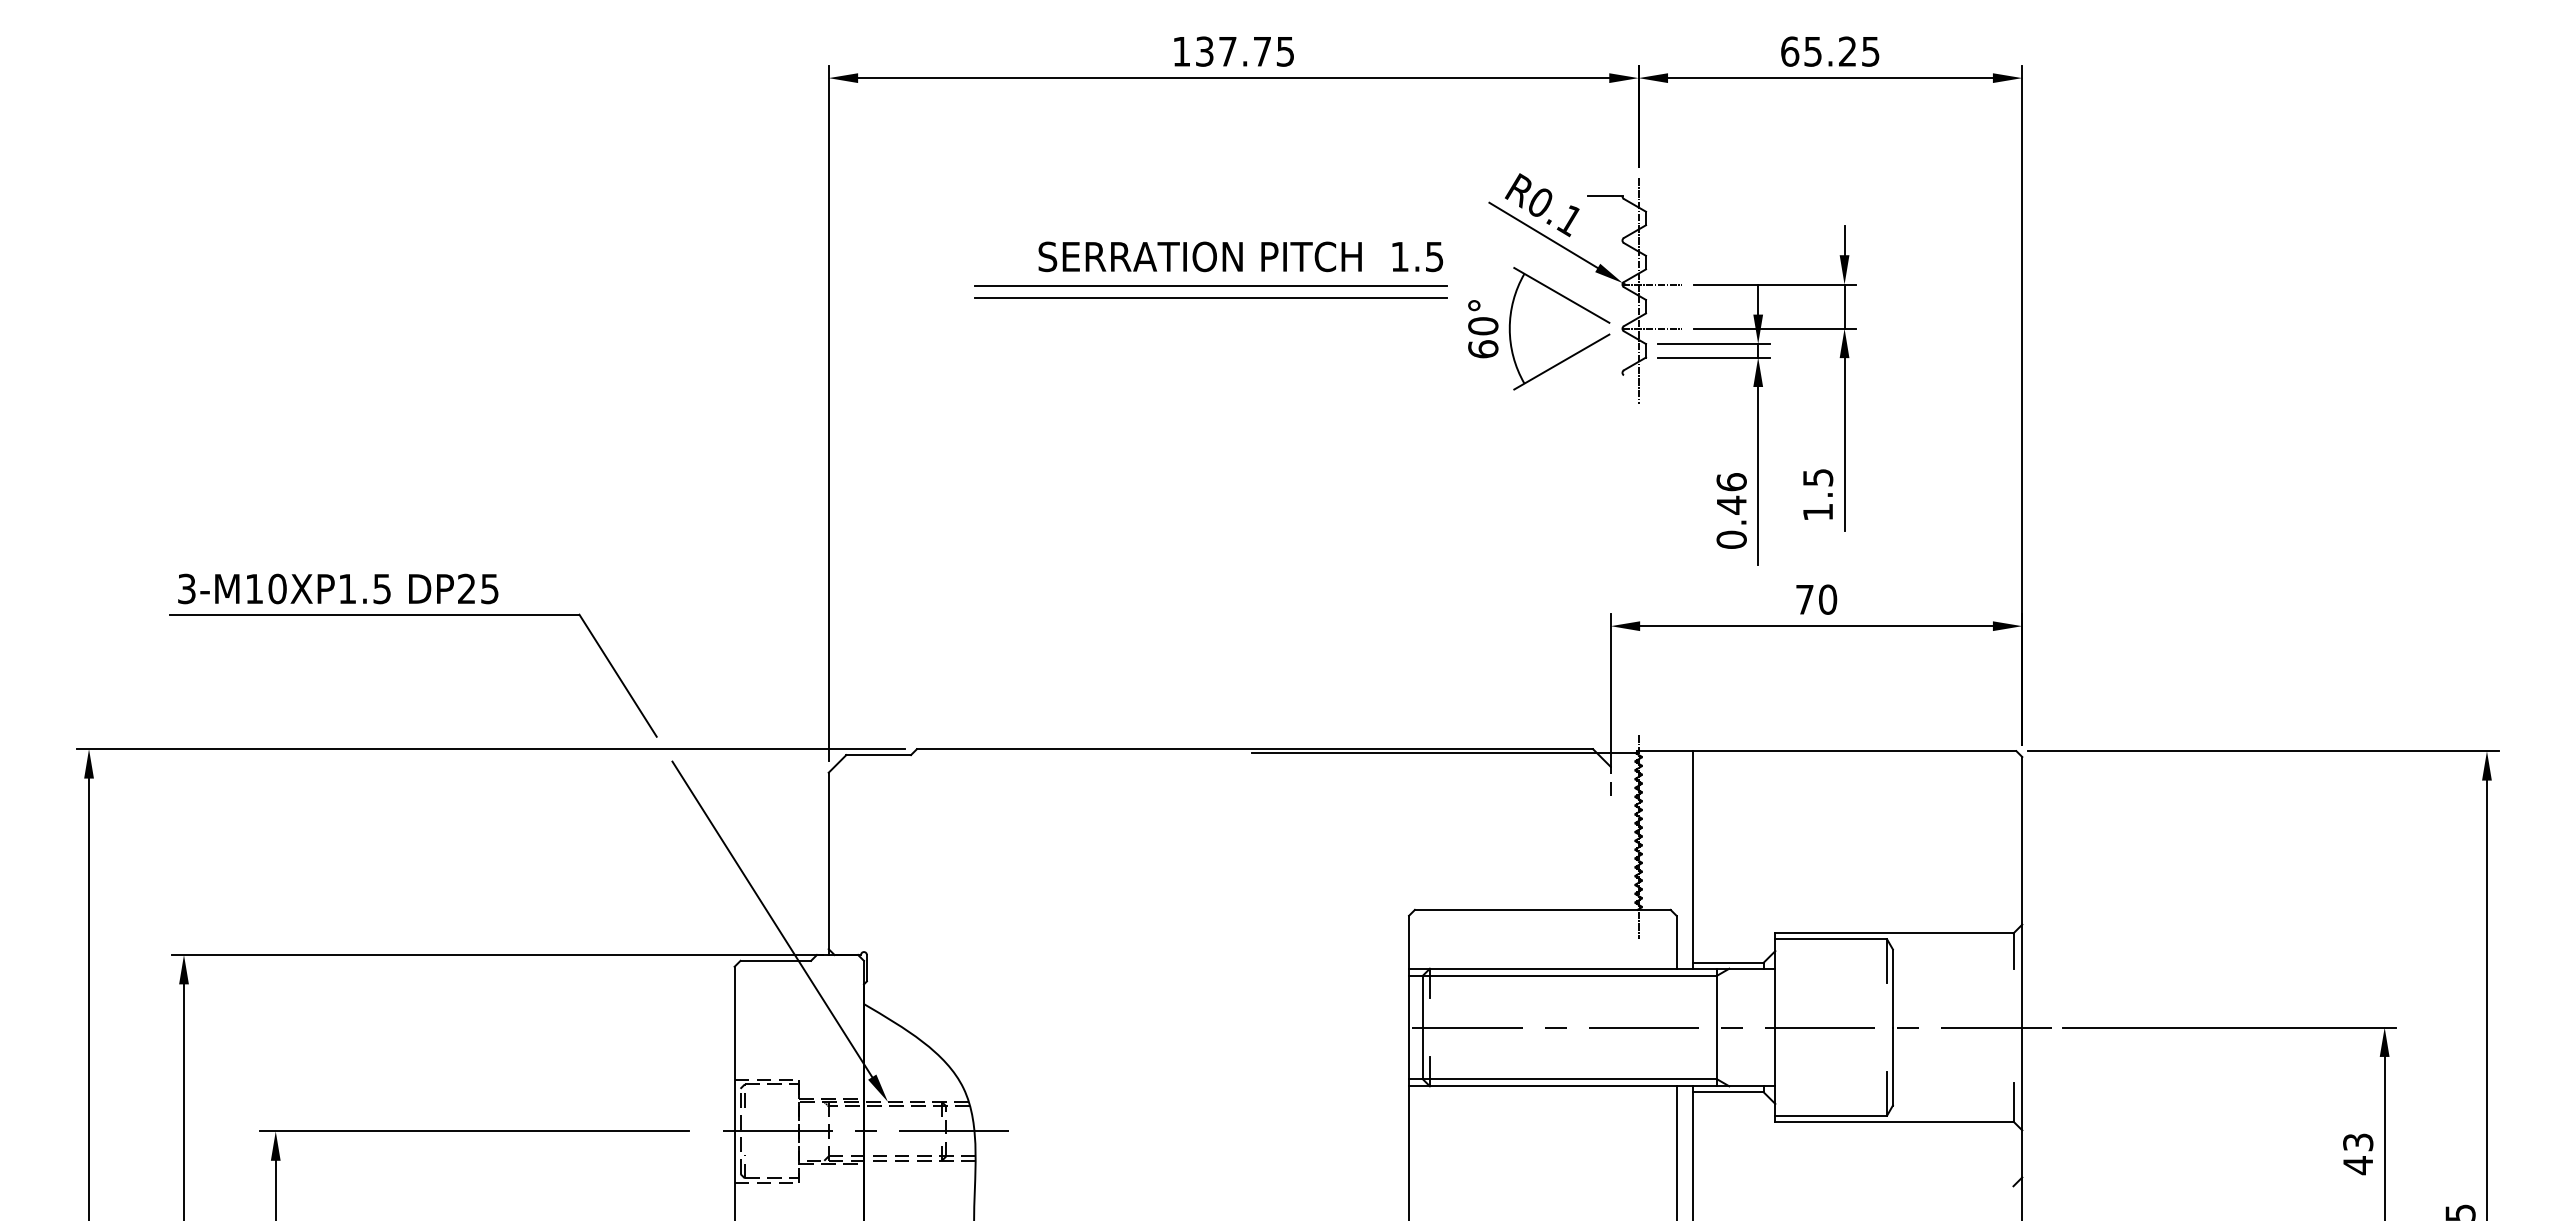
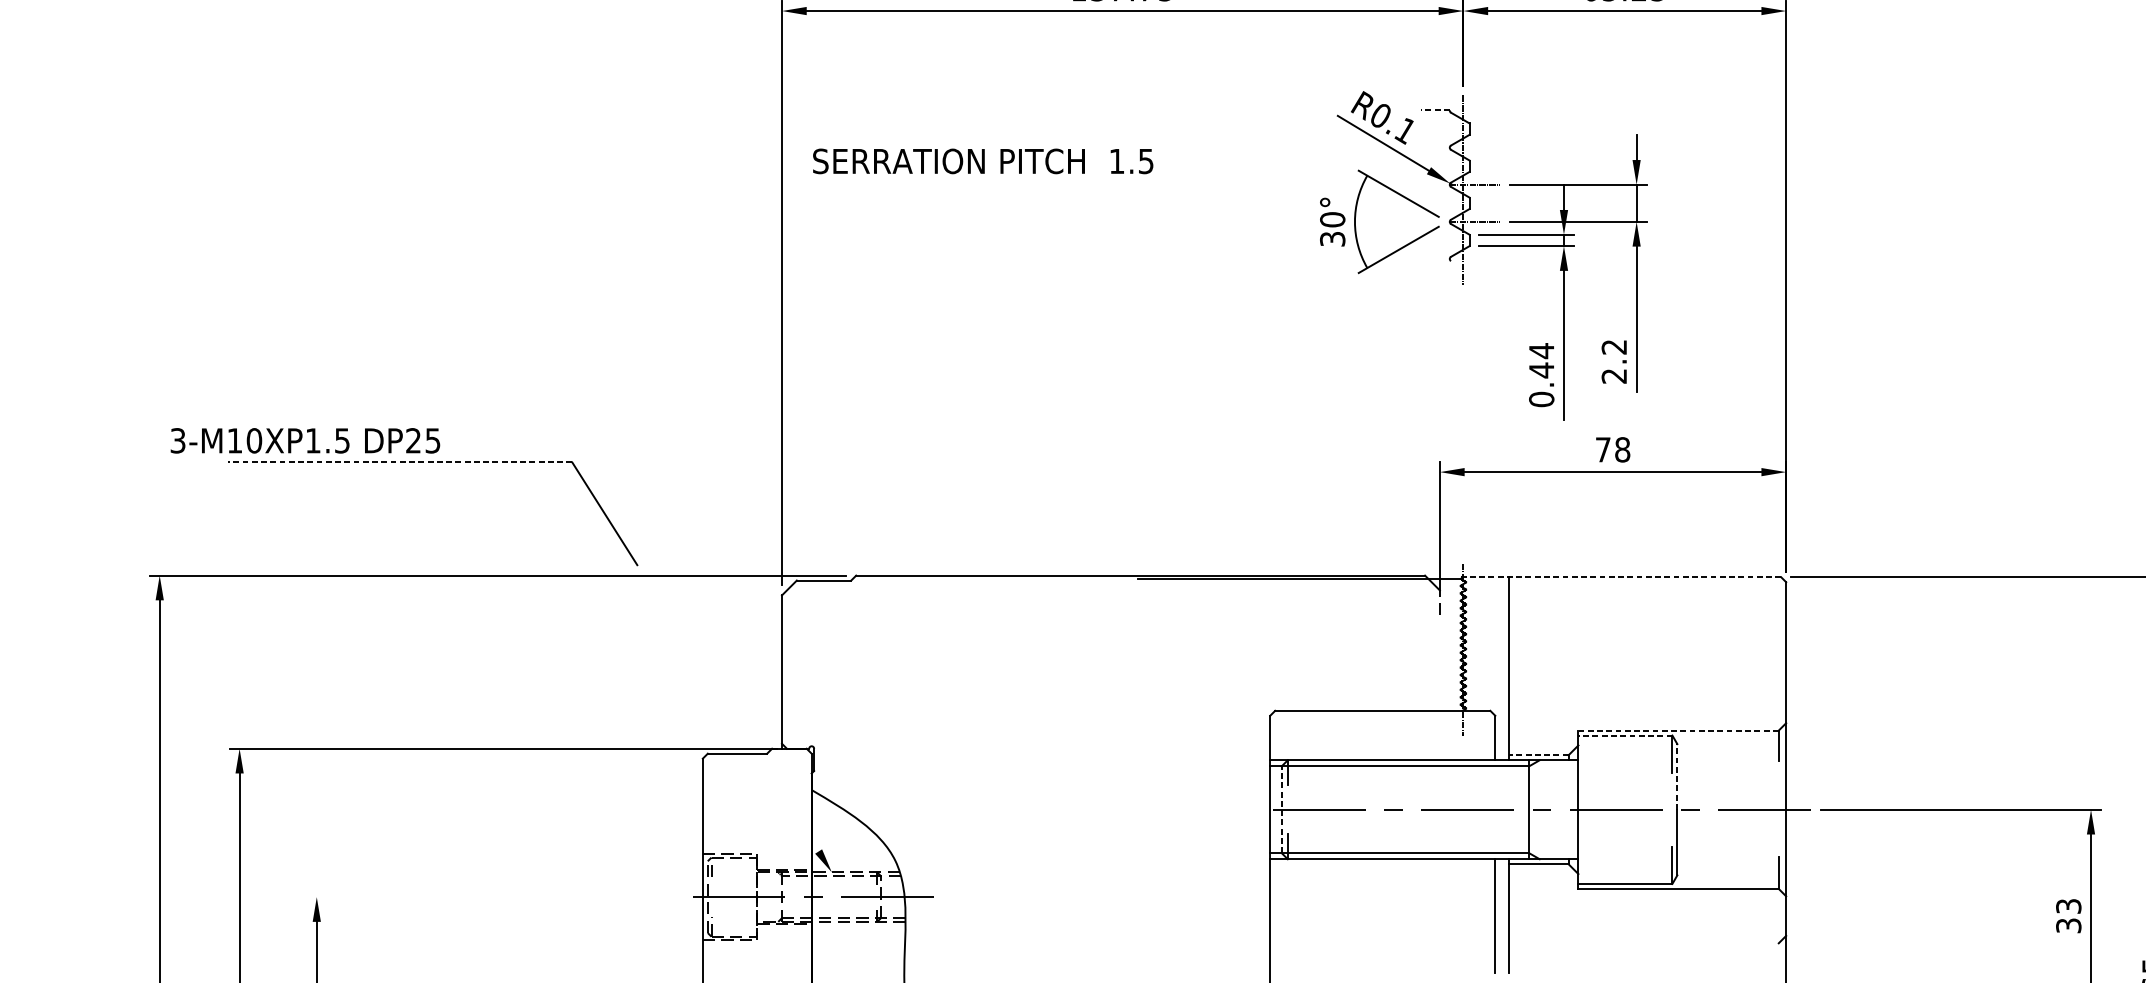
line: (1604, 196) -> (1434, 110), solid -> dashed
text: (1240, 256) -> (982, 161), moved
line: (1210, 286) -> (1103, 186), removed
line: (1210, 298) -> (1103, 196), removed
text: (1483, 349) -> (1332, 239), 60° -> 30°
text: (1731, 481) -> (1541, 350), 0.46 -> 0.44
text: (1817, 495) -> (1613, 362), 1.5 -> 2.2
text: (338, 588) -> (305, 440), moved
text: (1828, 599) -> (1623, 449), 70 -> 78
line: (374, 614) -> (399, 462), solid -> dashed
line: (1826, 751) -> (1621, 577), solid -> dashed
line: (772, 919) -> (734, 718), removed
line: (1893, 933) -> (1677, 730), solid -> dashed
line: (1831, 939) -> (1625, 735), solid -> dashed
line: (1727, 962) -> (1538, 755), solid -> dashed
line: (1892, 988) -> (1676, 776), solid -> dashed
line: (1422, 1027) -> (1281, 809), solid -> dashed
line: (474, 1131) -> (484, 897), removed
text: (2358, 1165) -> (2069, 925), 43 -> 33

